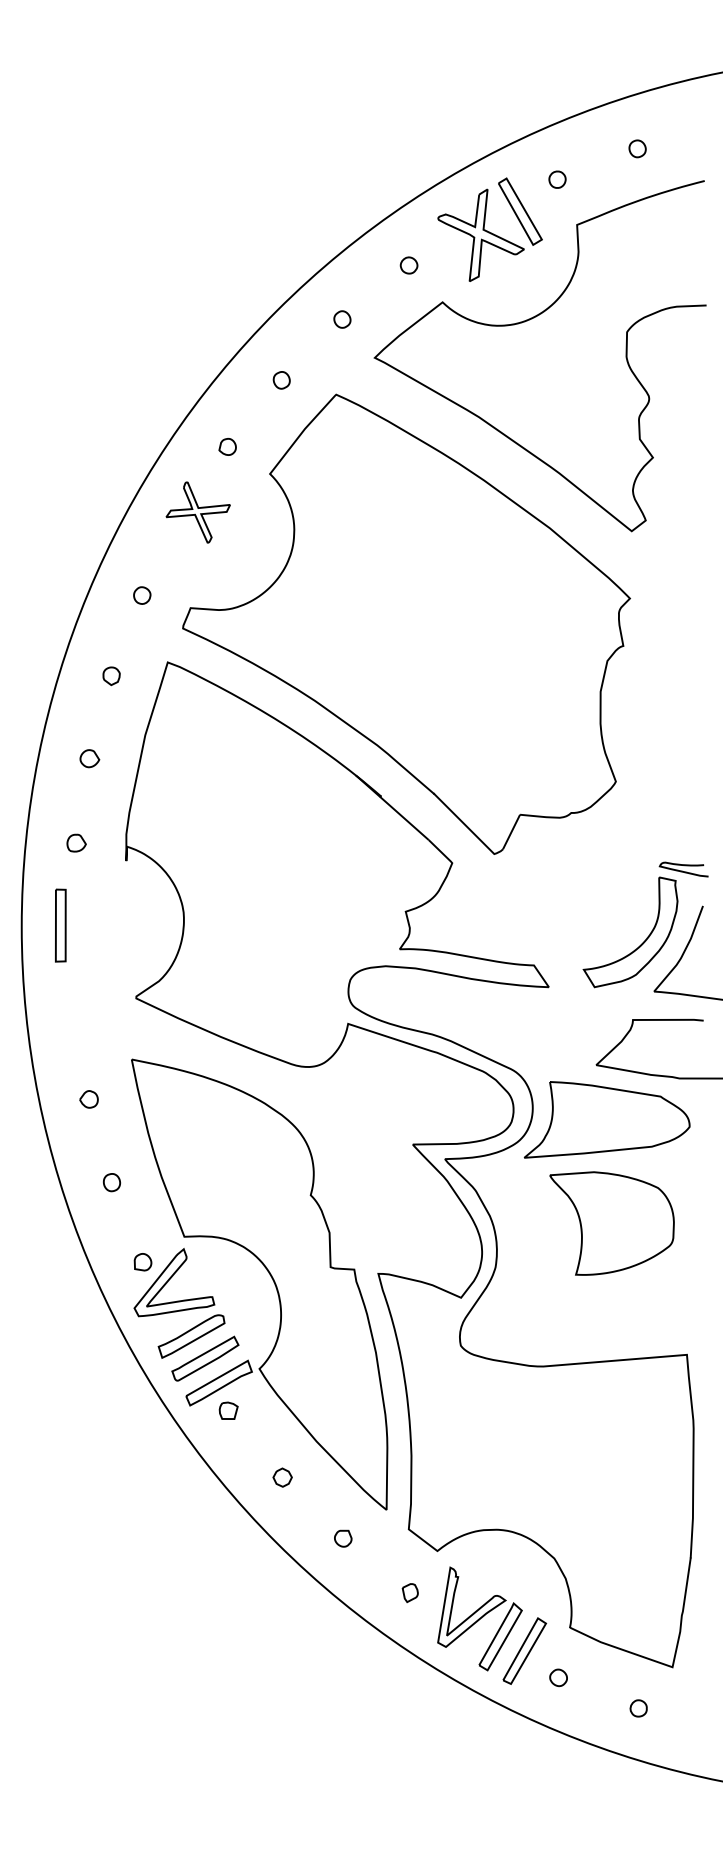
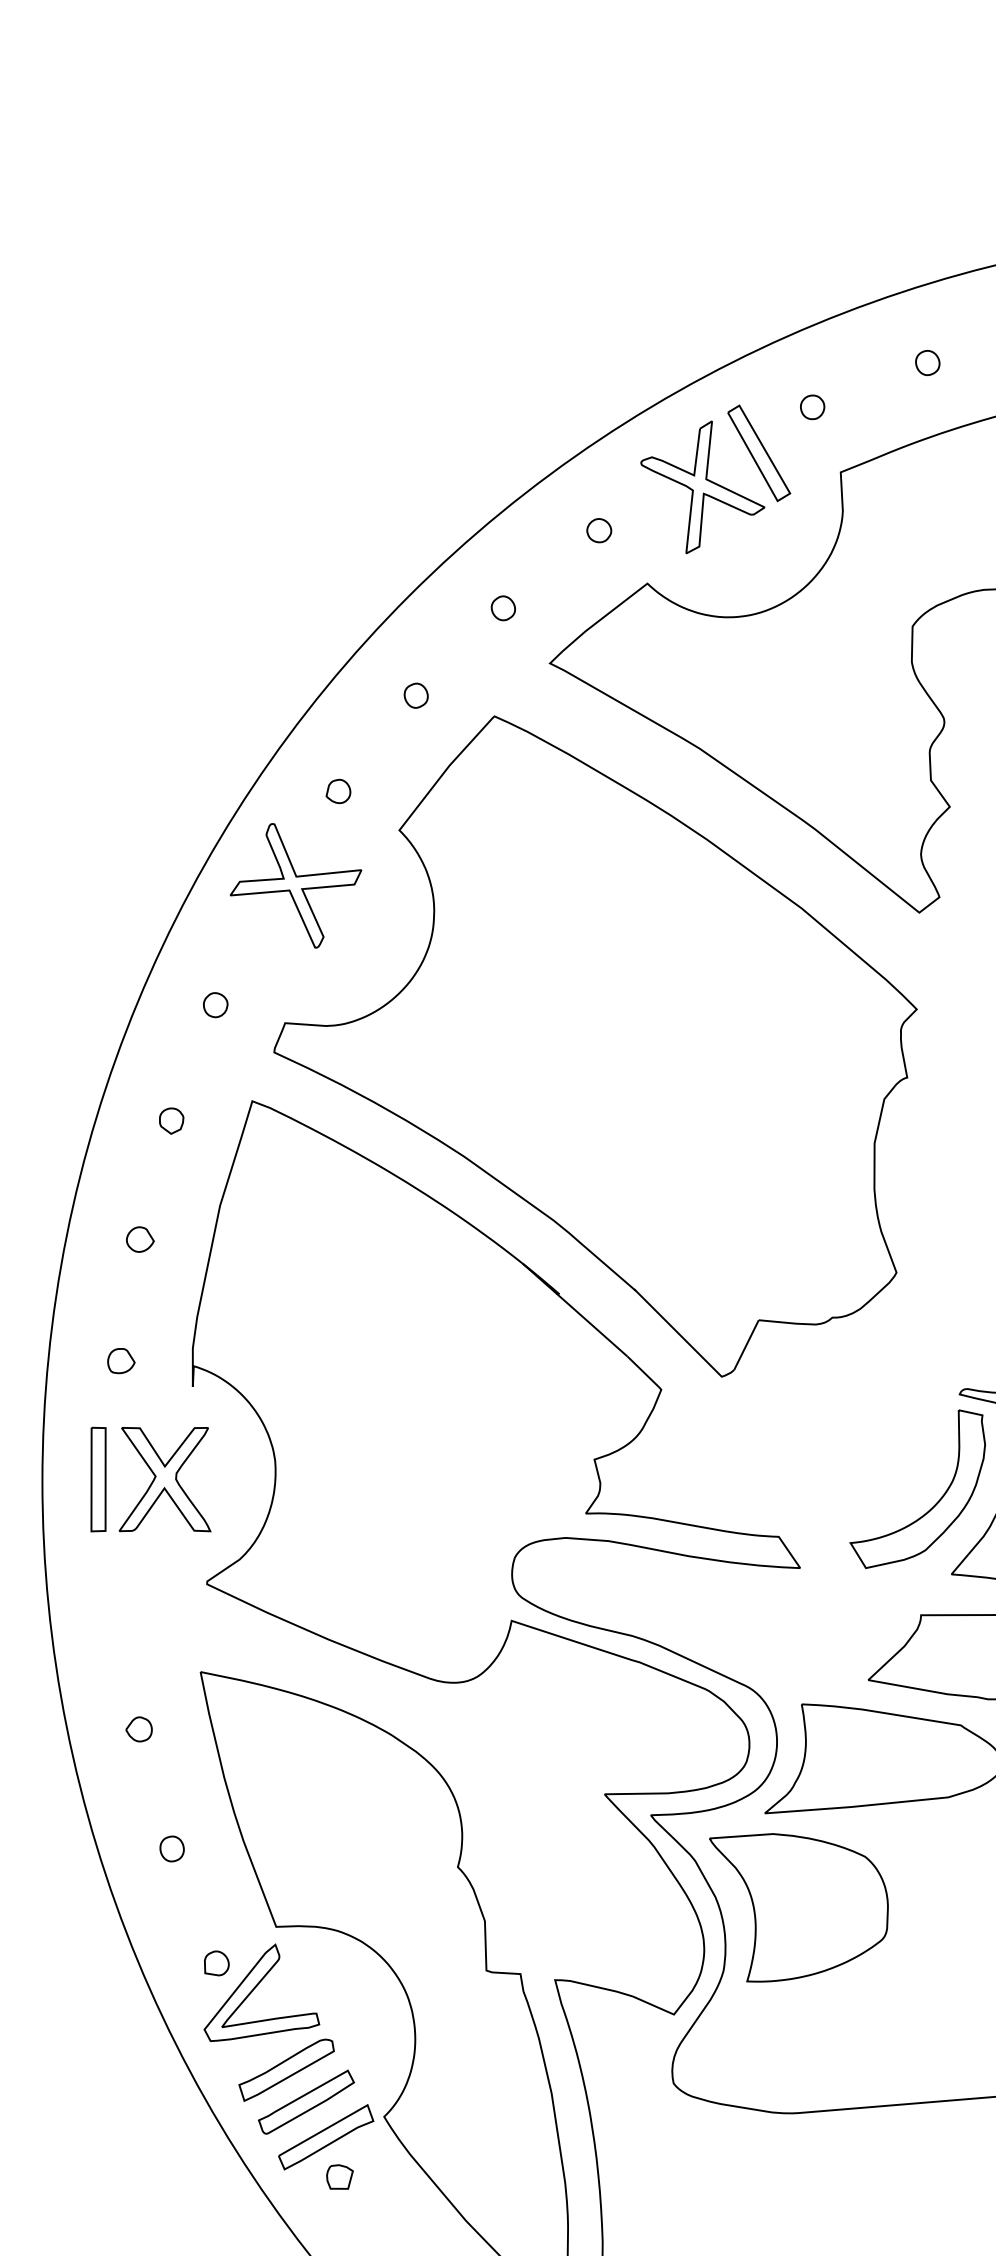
part: (198, 512) -> (296, 885), size x1.43
part: (106, 925) -> (164, 1479), added
part: (611, 1223) -> (798, 1907), moved

